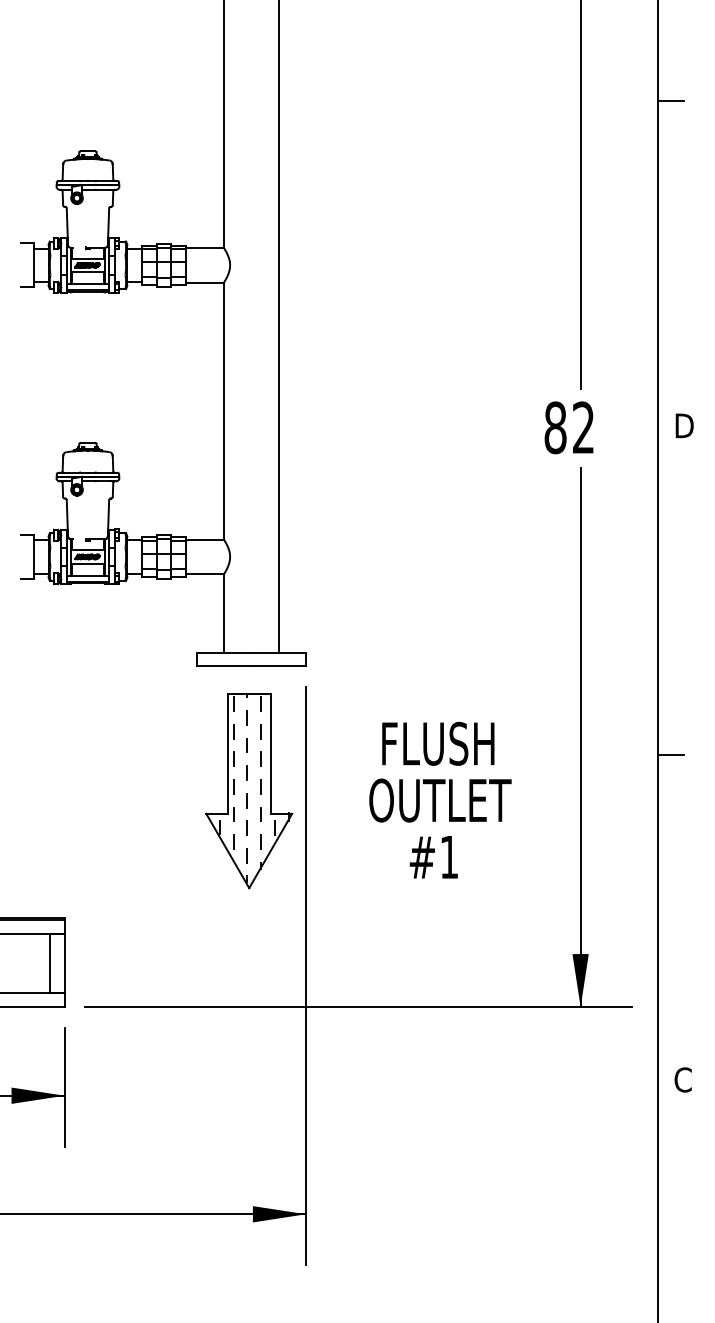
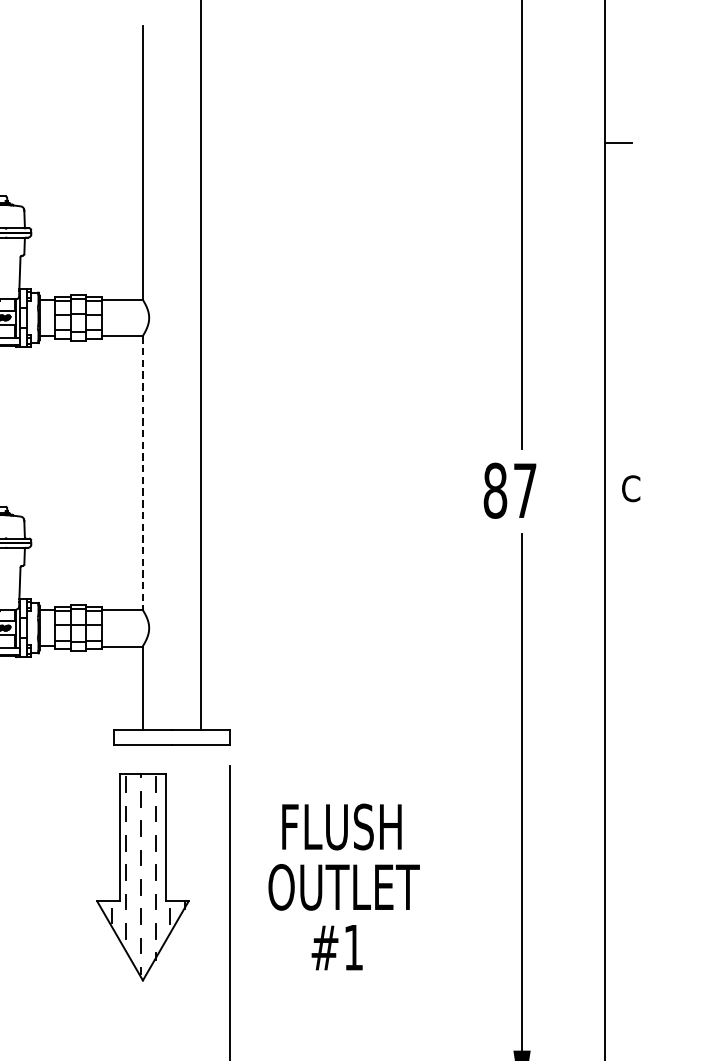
line: (223, 411) -> (142, 473), solid -> dashed
text: (683, 425) -> (631, 488), D -> C
text: (583, 427) -> (525, 490), 82 -> 87
line: (670, 755) -> (617, 839), removed
part: (249, 791) -> (143, 877), moved
text: (440, 799) -> (344, 886), moved

